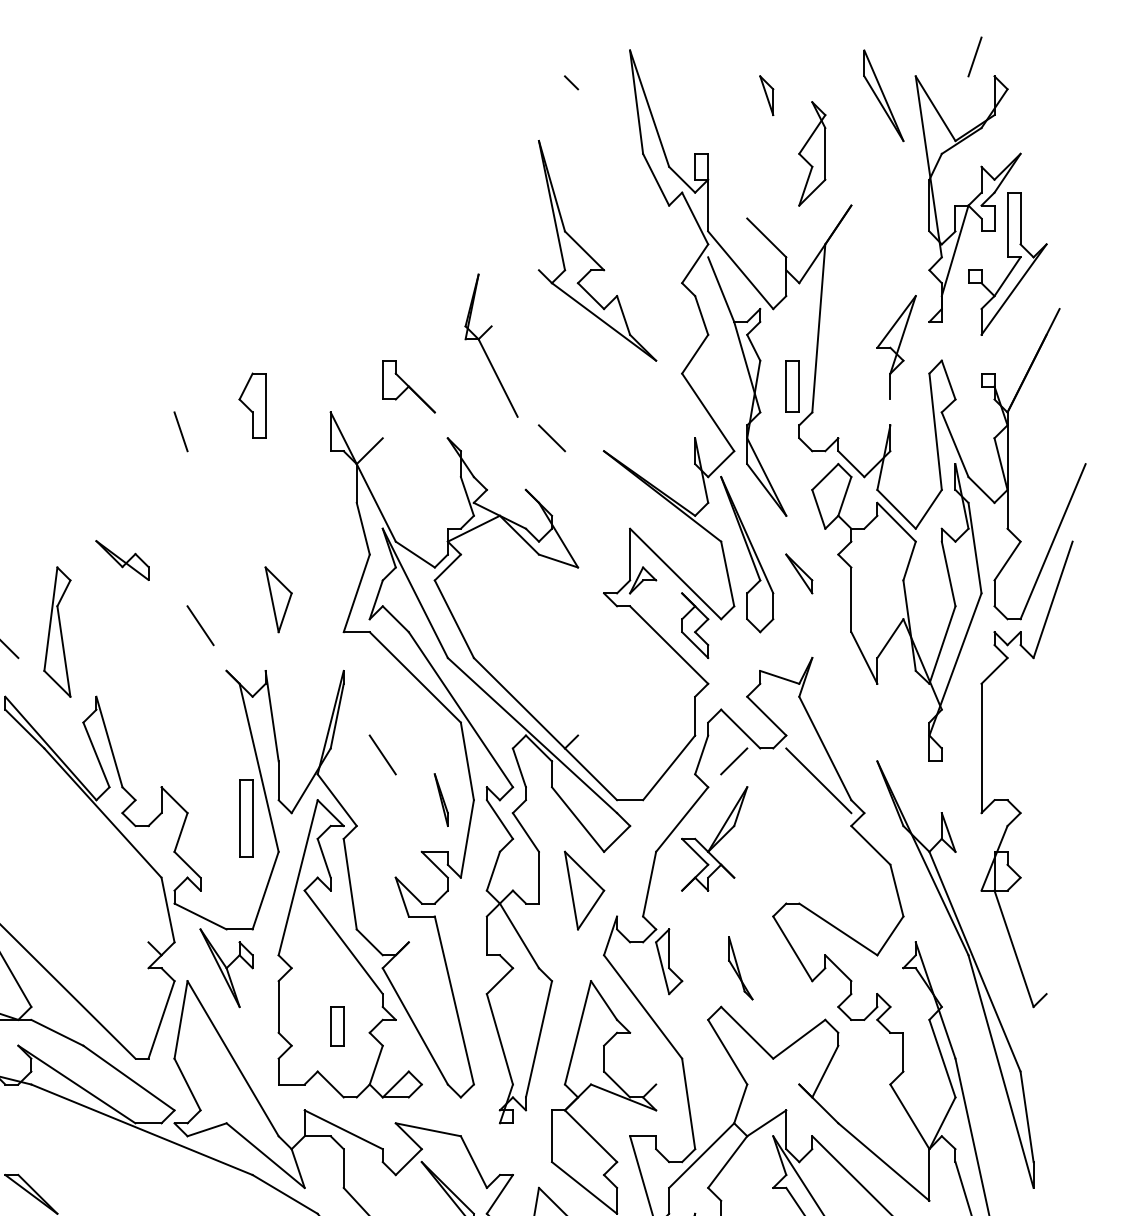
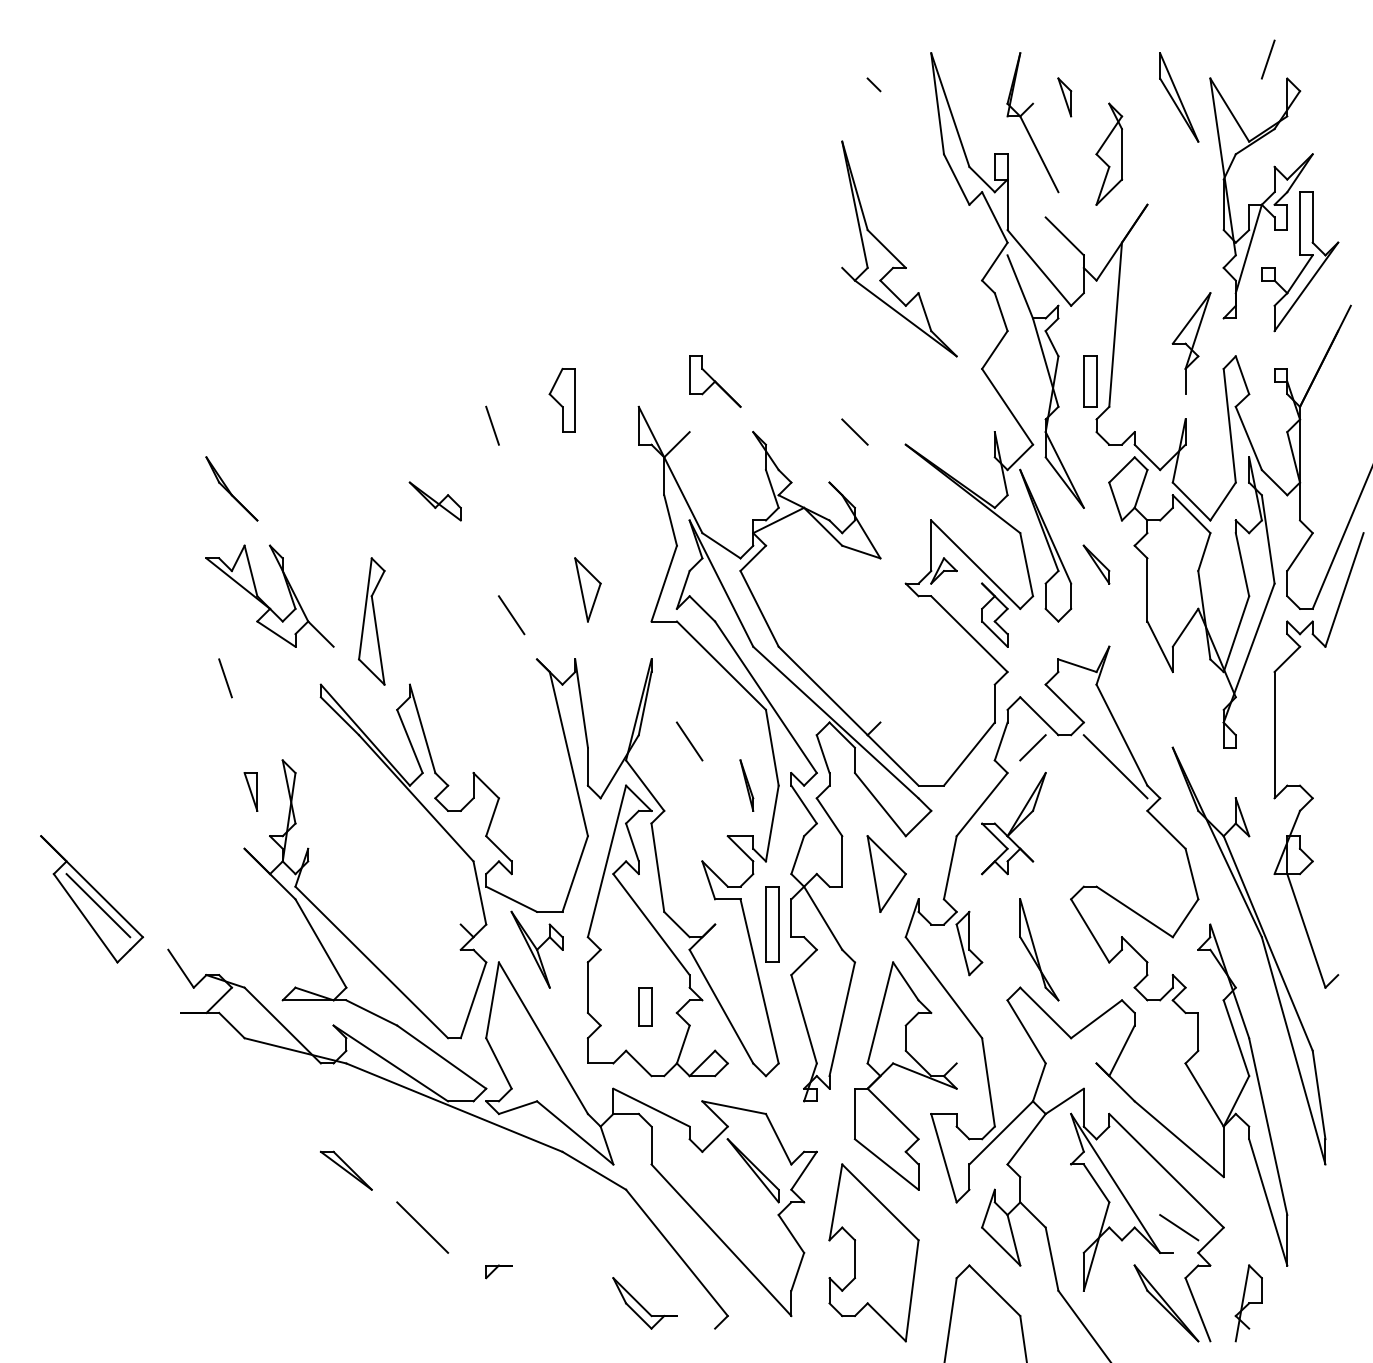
part: (484, 349) -> (1026, 126), moved
part: (121, 560) -> (434, 501), moved
part: (246, 818) -> (772, 924), moved
part: (740, 967) -> (1039, 949), size x1.67

